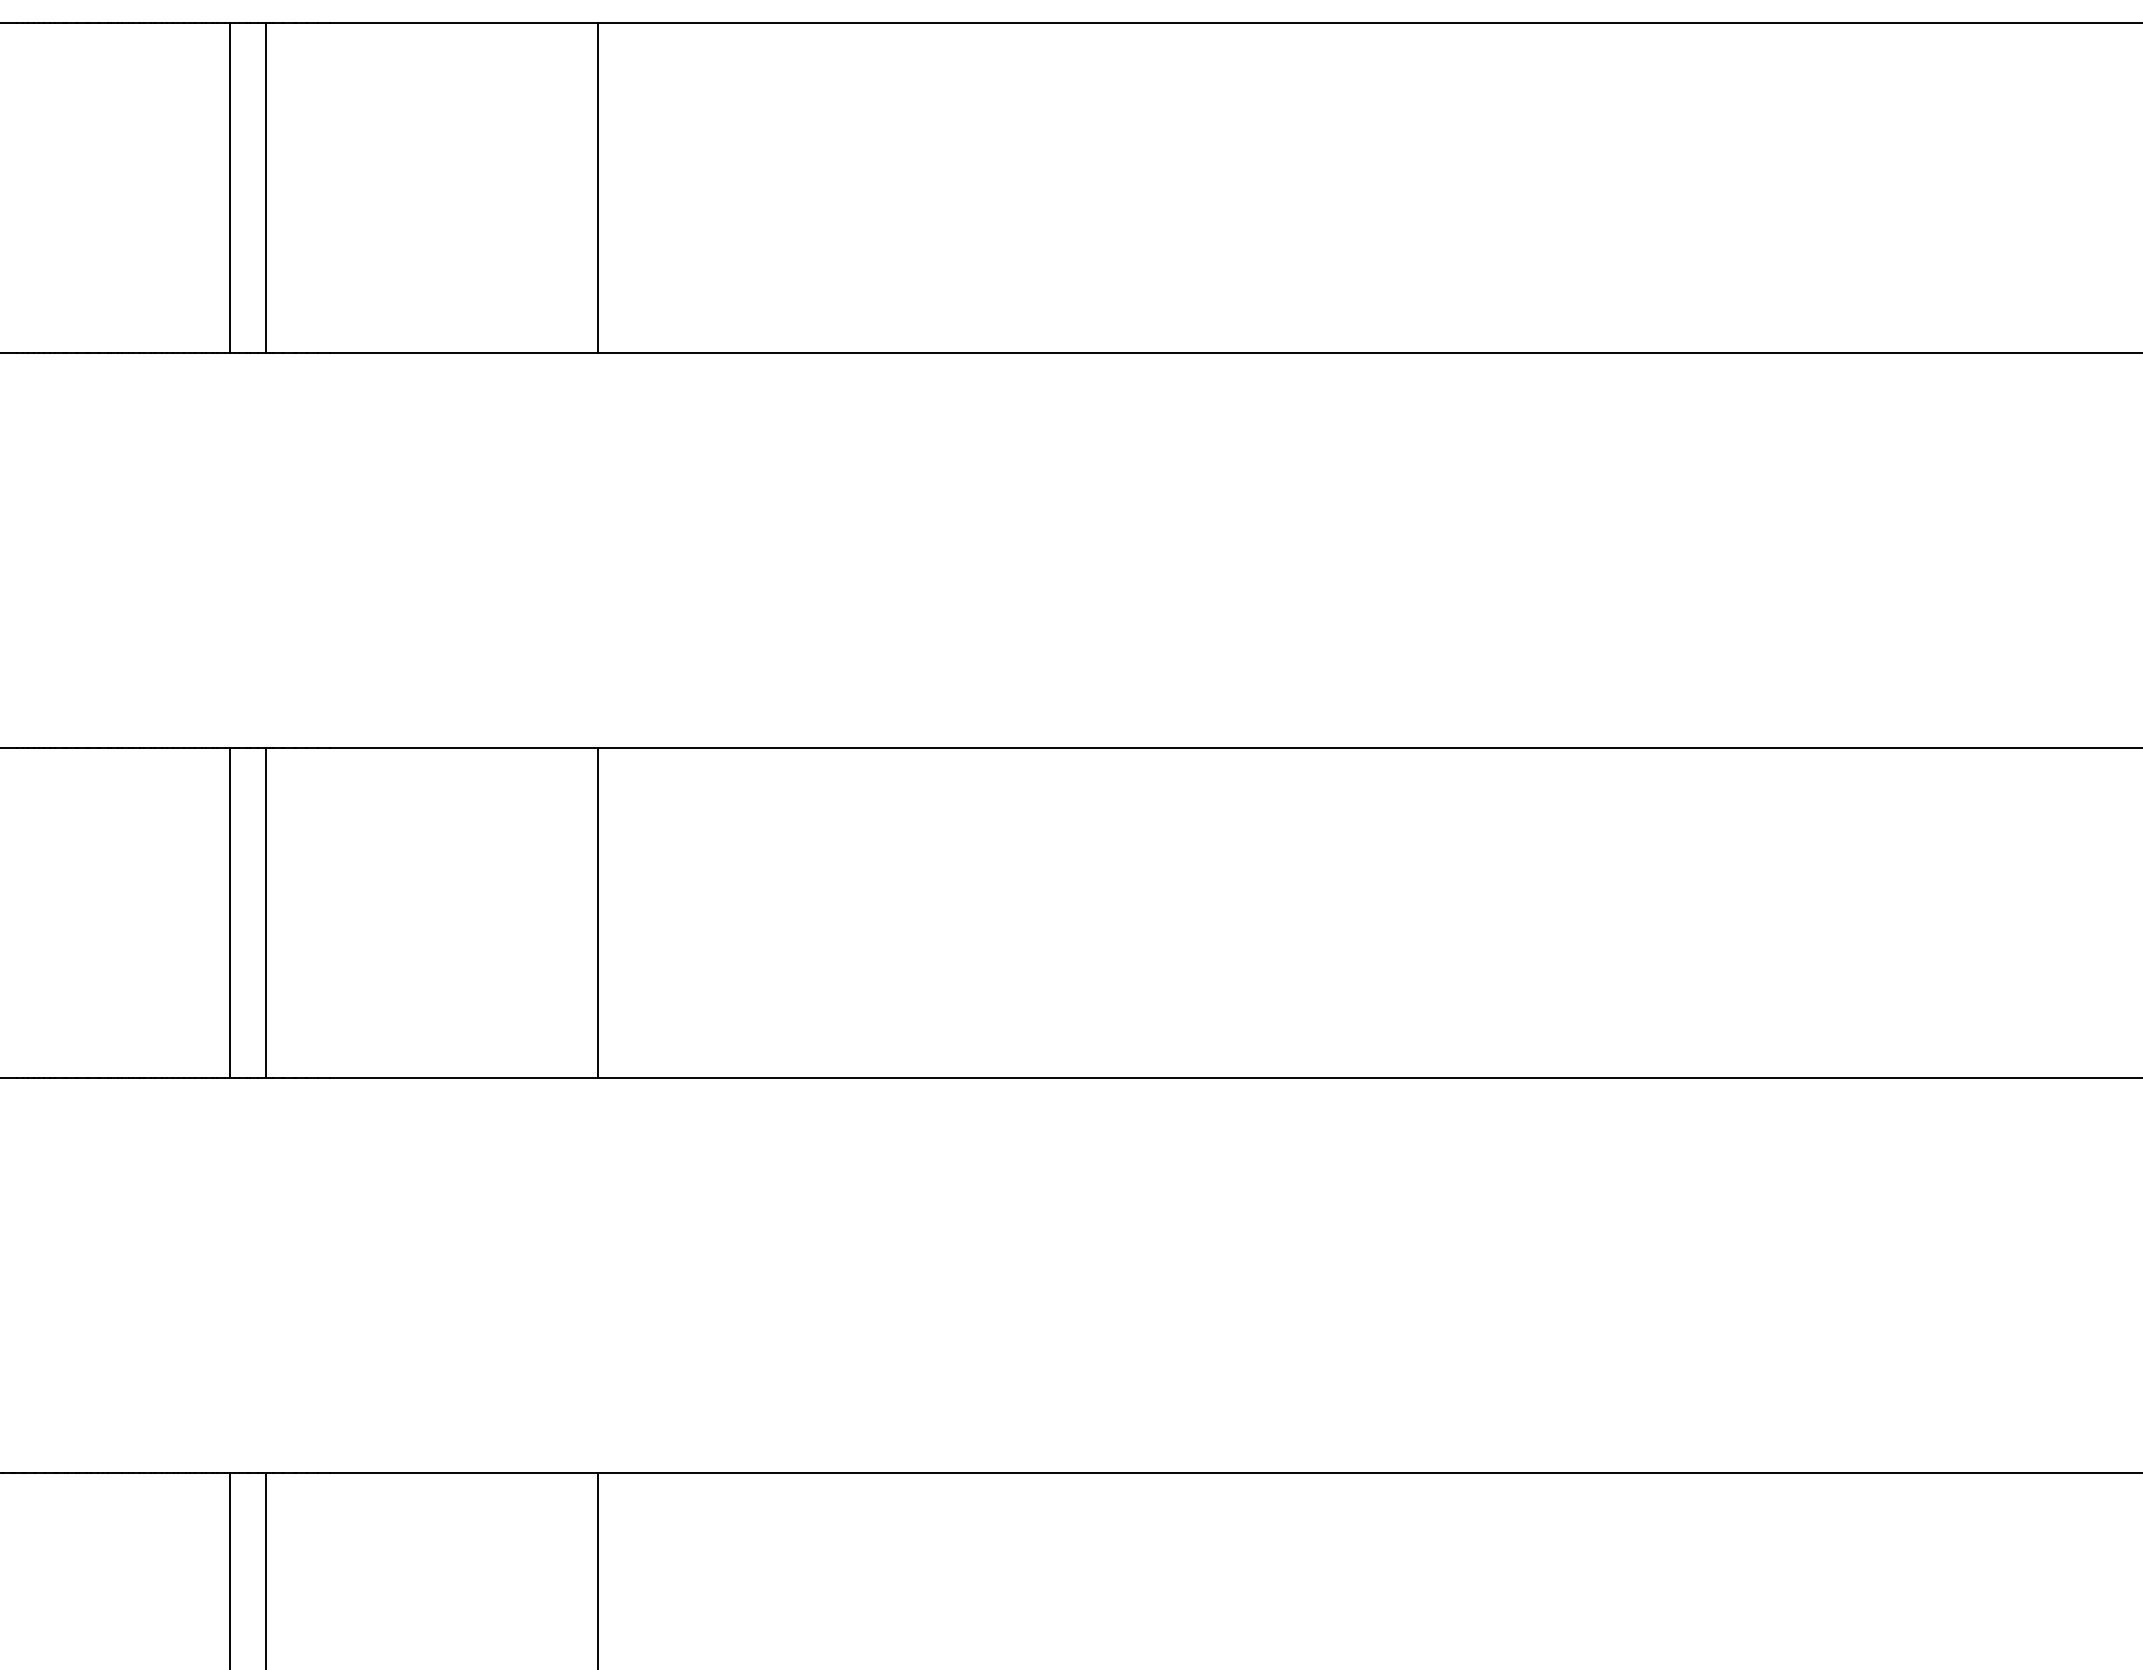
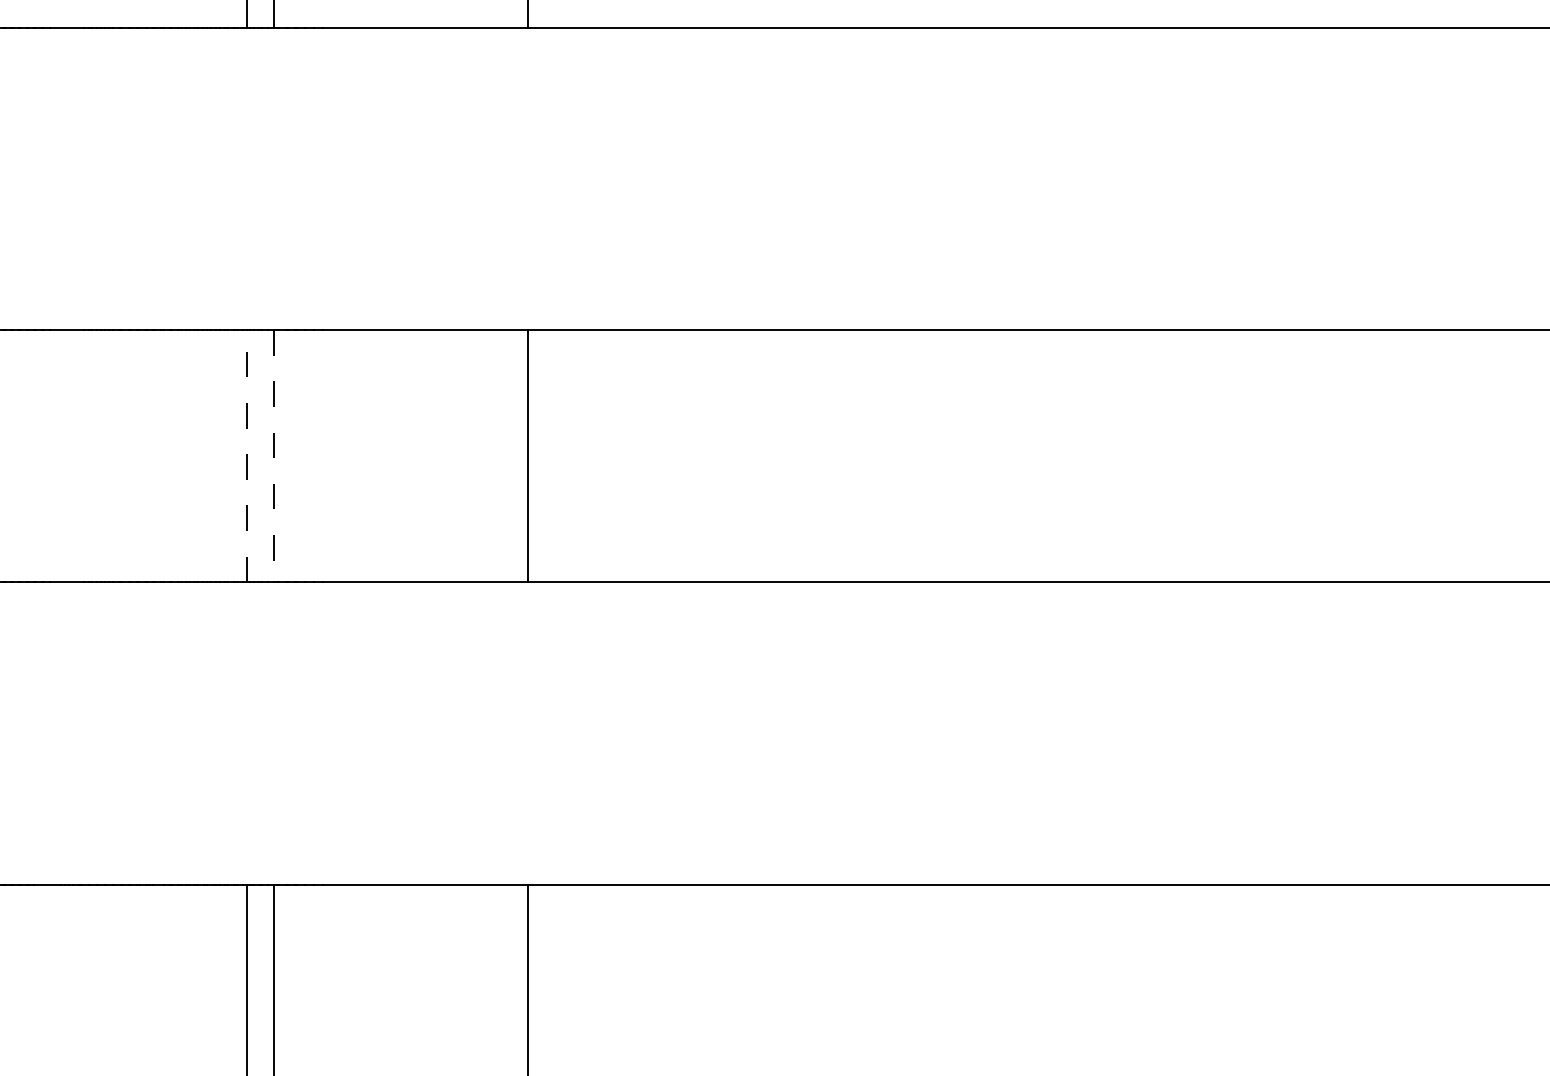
line: (229, 912) -> (246, 455), solid -> dashed
line: (265, 912) -> (273, 455), solid -> dashed

